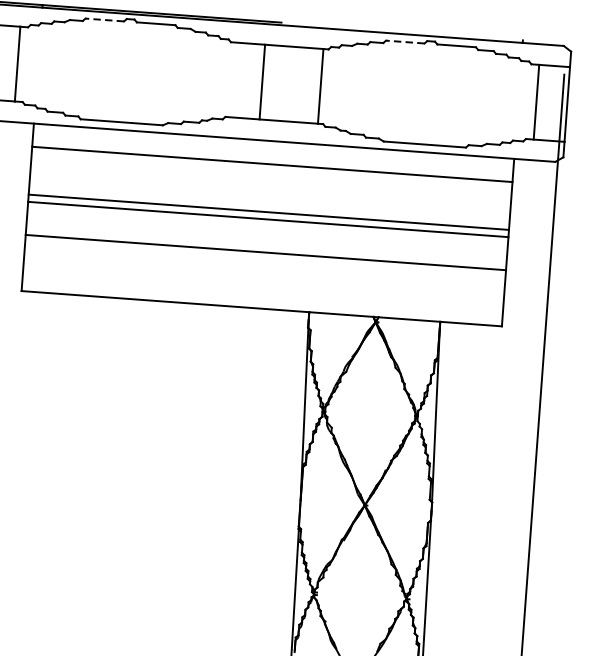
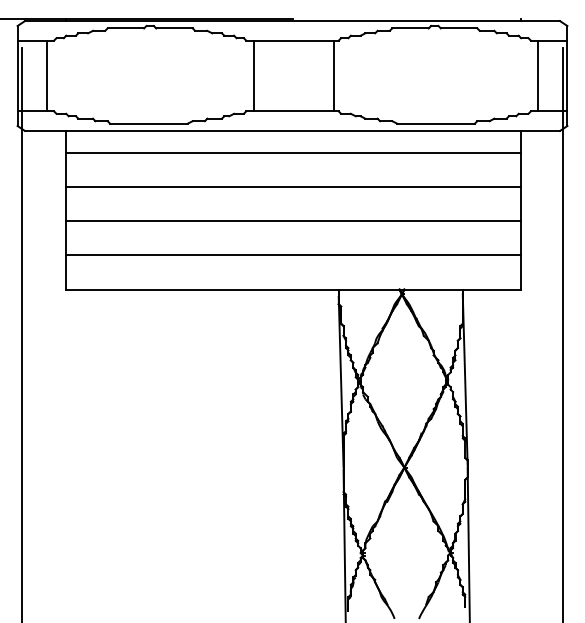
line: (104, 20) -> (125, 28), dashed -> solid
line: (404, 42) -> (409, 28), dashed -> solid
line: (262, 81) -> (253, 75), moved
line: (268, 212) -> (293, 221), moved
line: (268, 219) -> (293, 187), moved
line: (265, 252) -> (293, 255), moved

